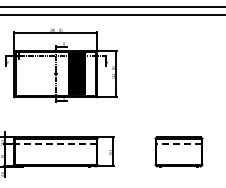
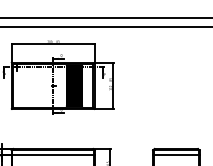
line: (55, 143) -> (52, 155), dashed -> solid
line: (178, 143) -> (175, 155), dashed -> solid

